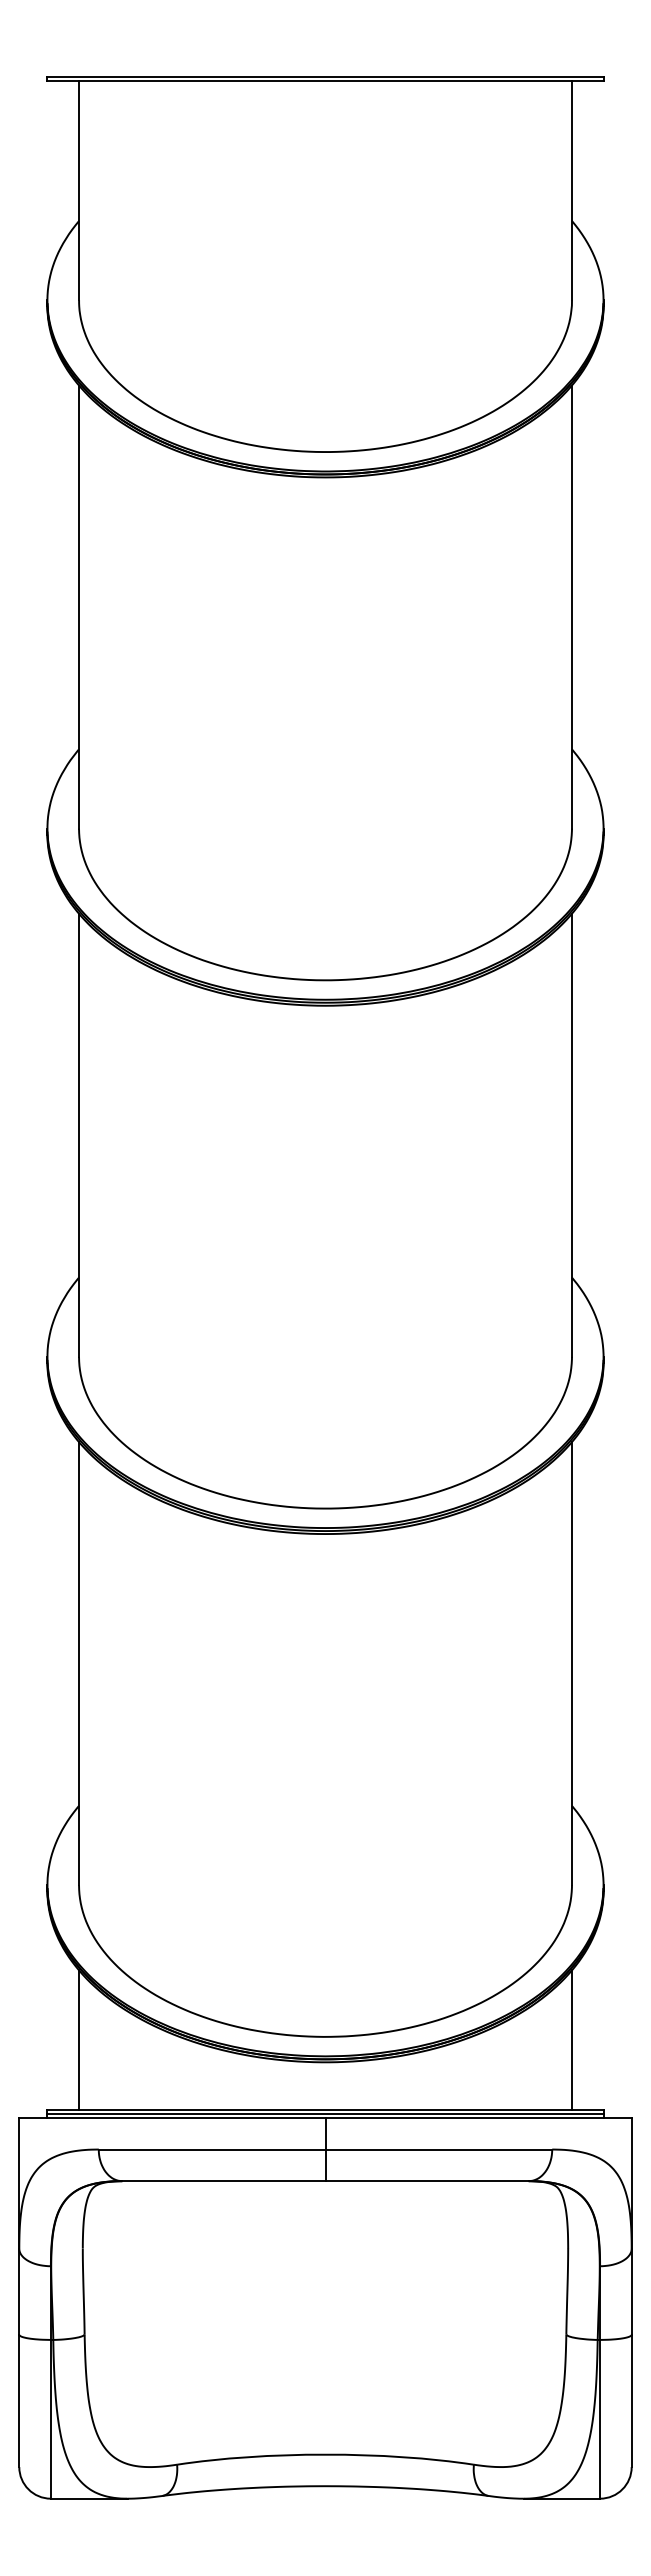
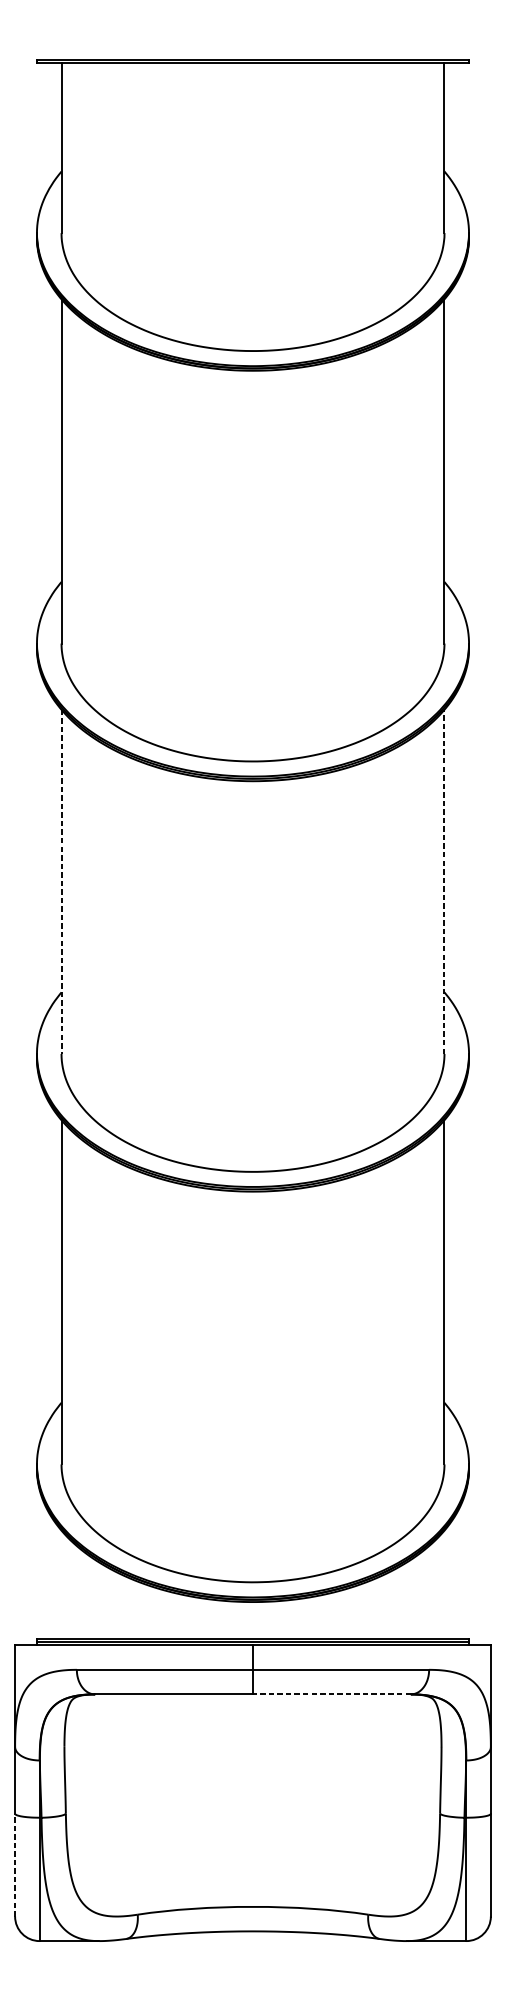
line: (79, 1135) -> (61, 882), solid -> dashed
line: (571, 1135) -> (444, 882), solid -> dashed
line: (79, 2040) -> (61, 1585), removed
line: (571, 2040) -> (444, 1585), removed
line: (427, 2181) -> (332, 1694), solid -> dashed
line: (19, 2400) -> (15, 1864), solid -> dashed

